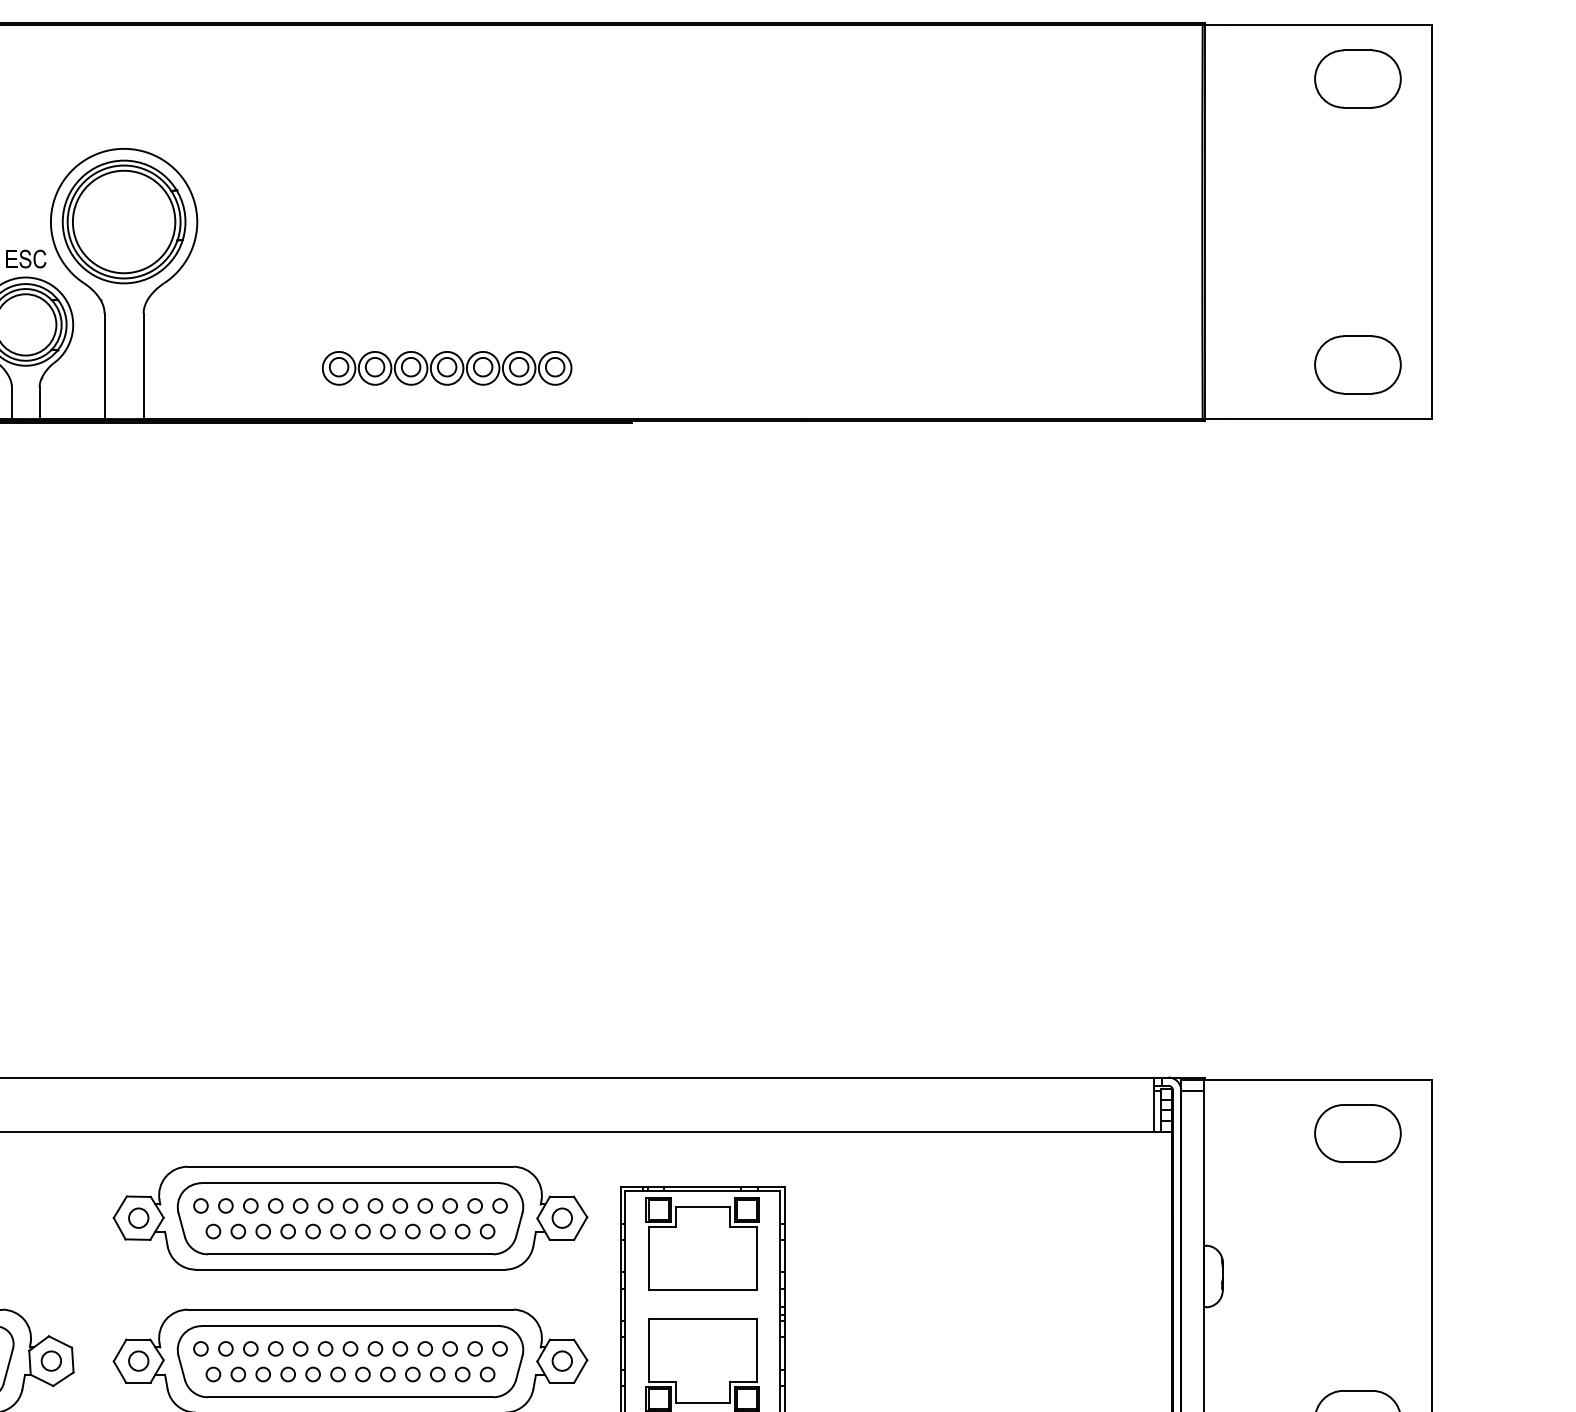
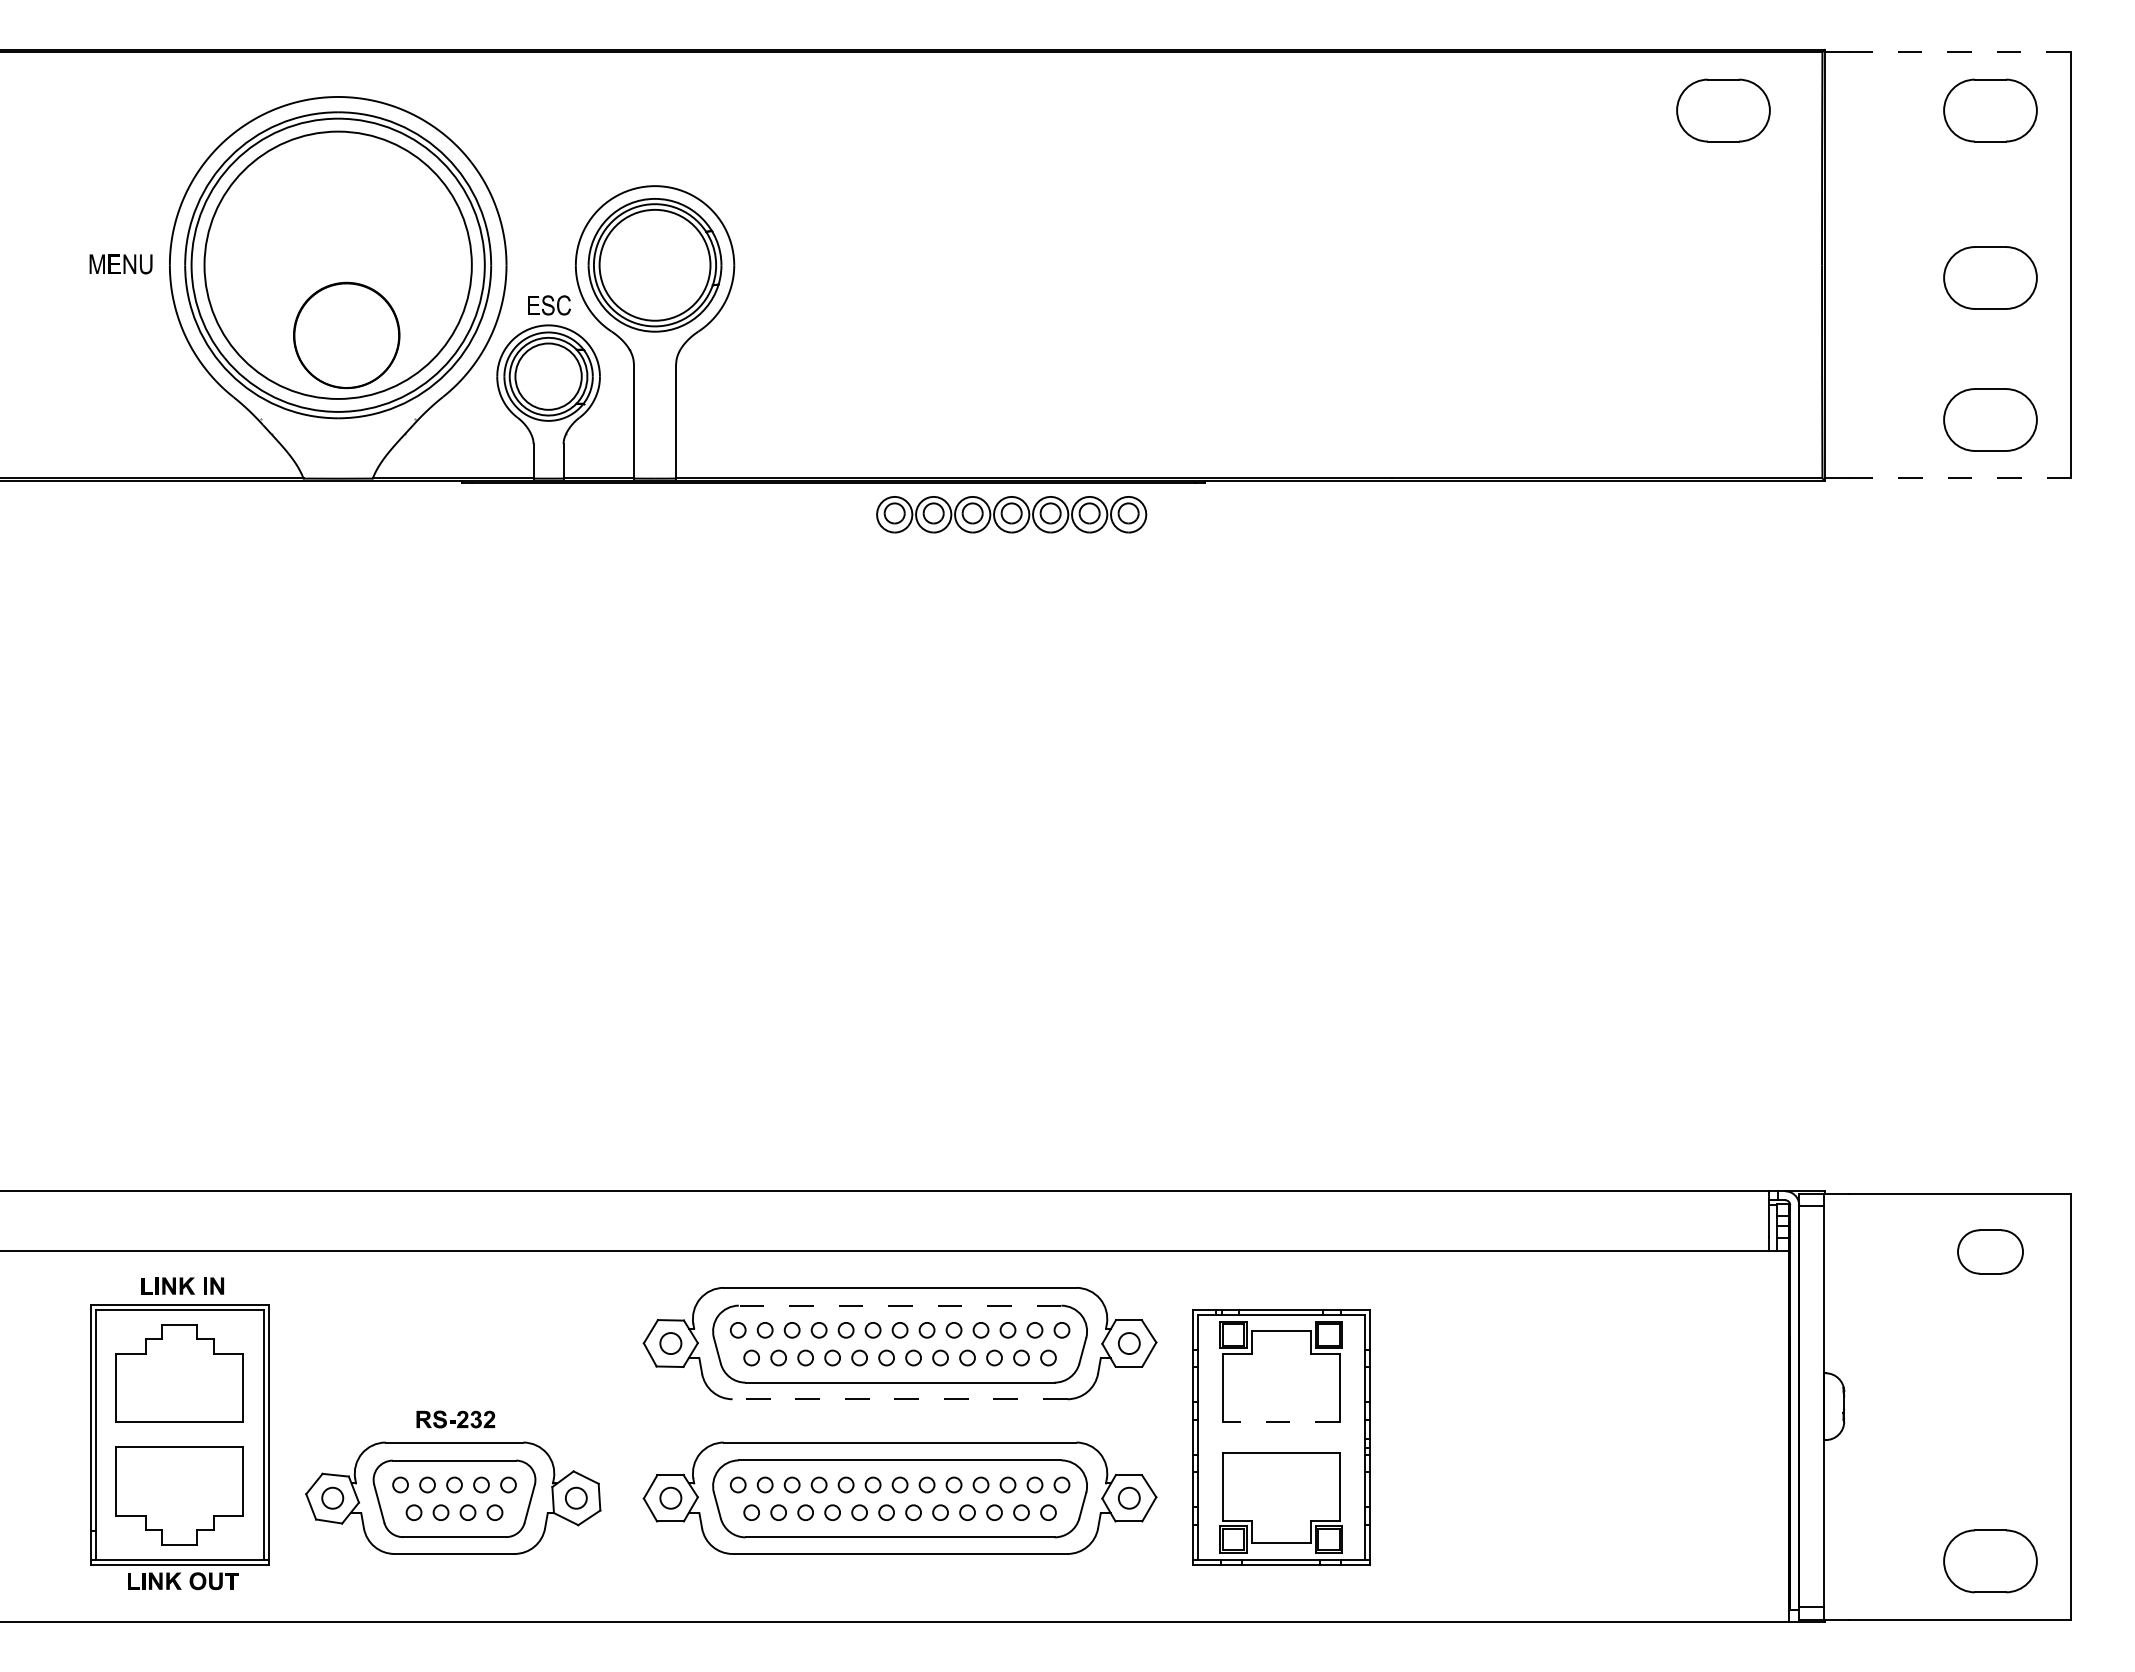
line: (1329, 25) -> (1959, 52), solid -> dashed
part: (1111, 78) -> (1723, 110), added
part: (1357, 233) -> (1990, 277), added
part: (446, 368) -> (1011, 514), moved
line: (1330, 418) -> (1960, 478), solid -> dashed
part: (1357, 1133) -> (1990, 1251), size x0.7
line: (349, 1183) -> (899, 1305), solid -> dashed
line: (350, 1269) -> (900, 1399), solid -> dashed
line: (701, 1290) -> (1280, 1421), solid -> dashed

